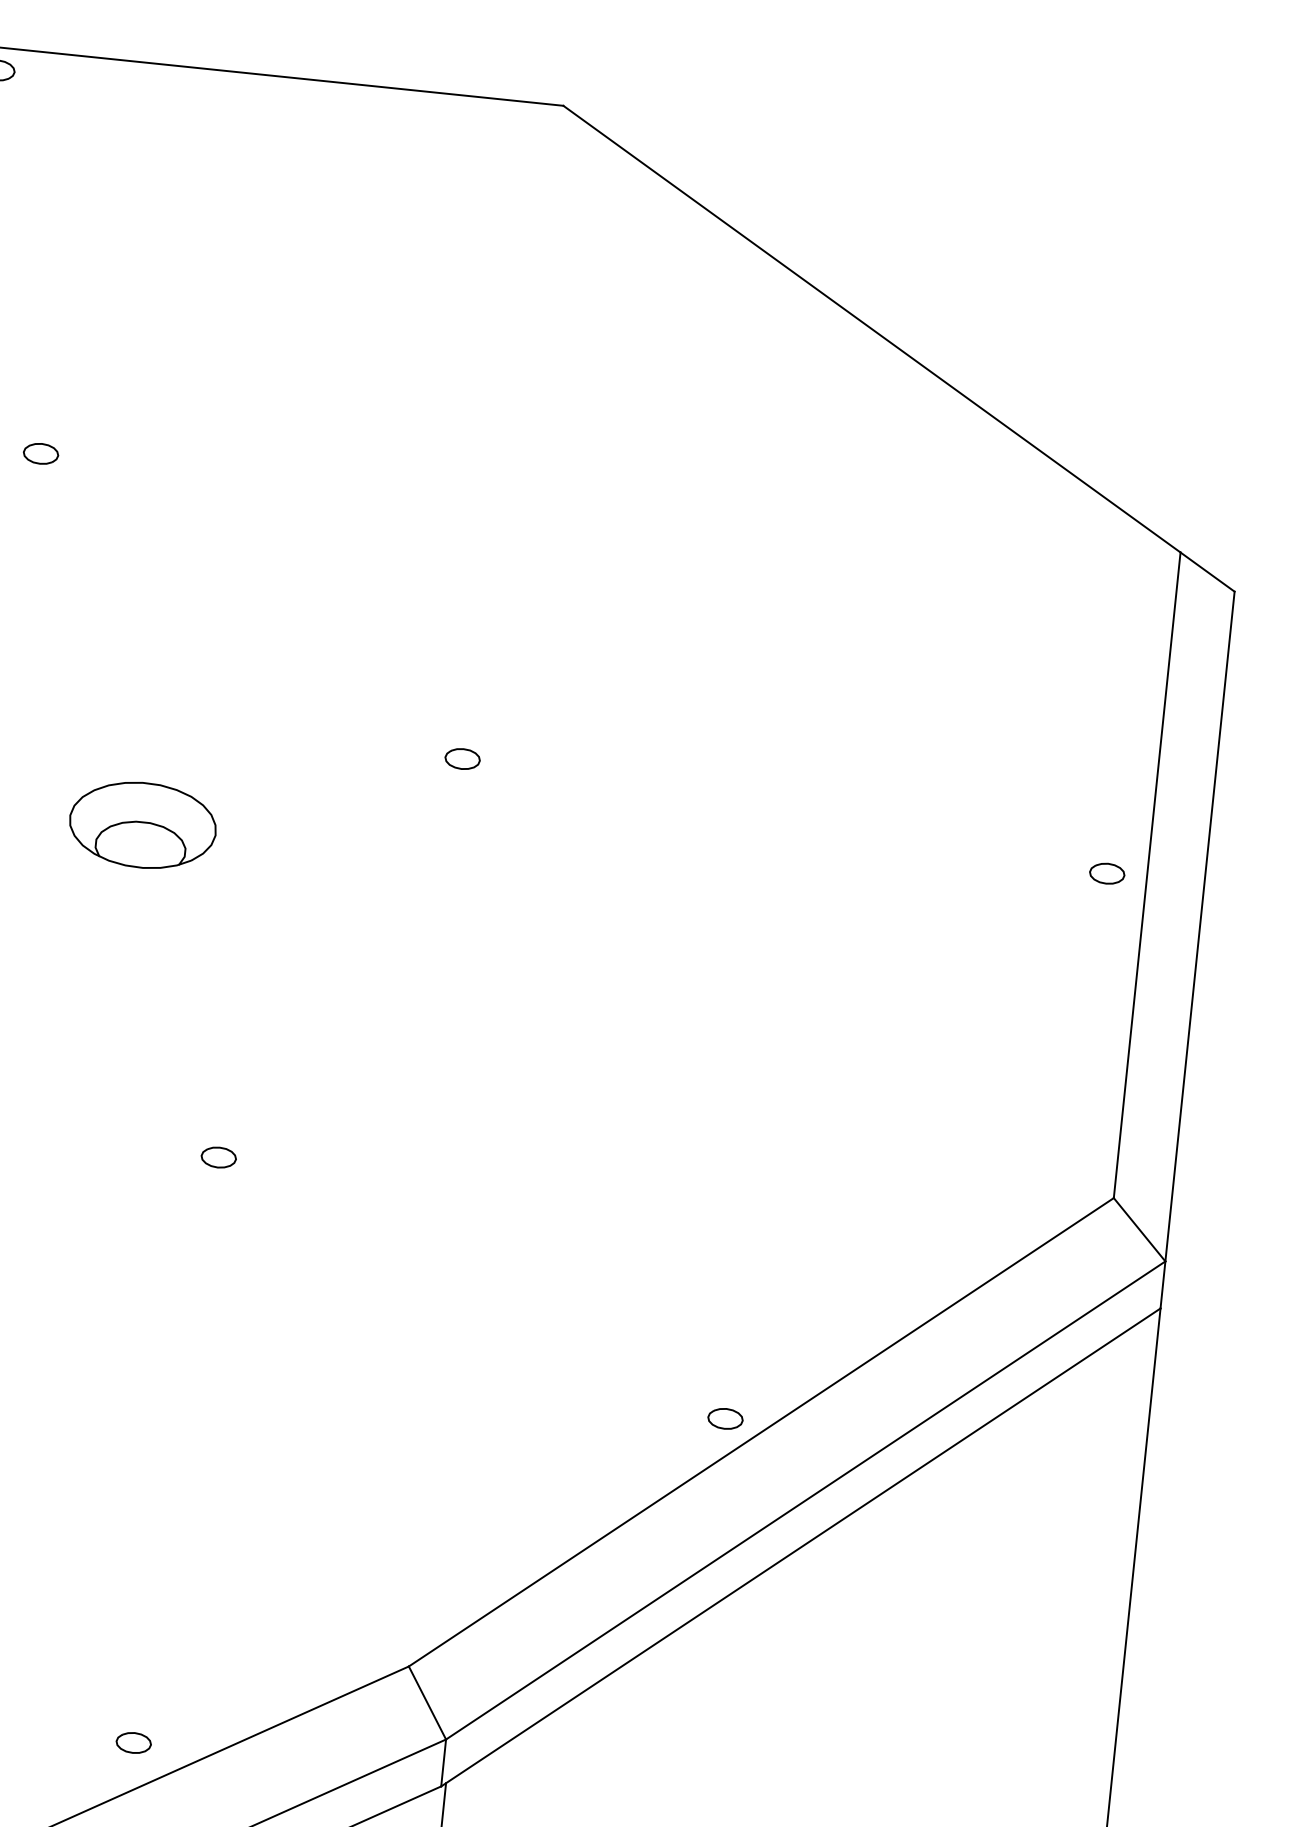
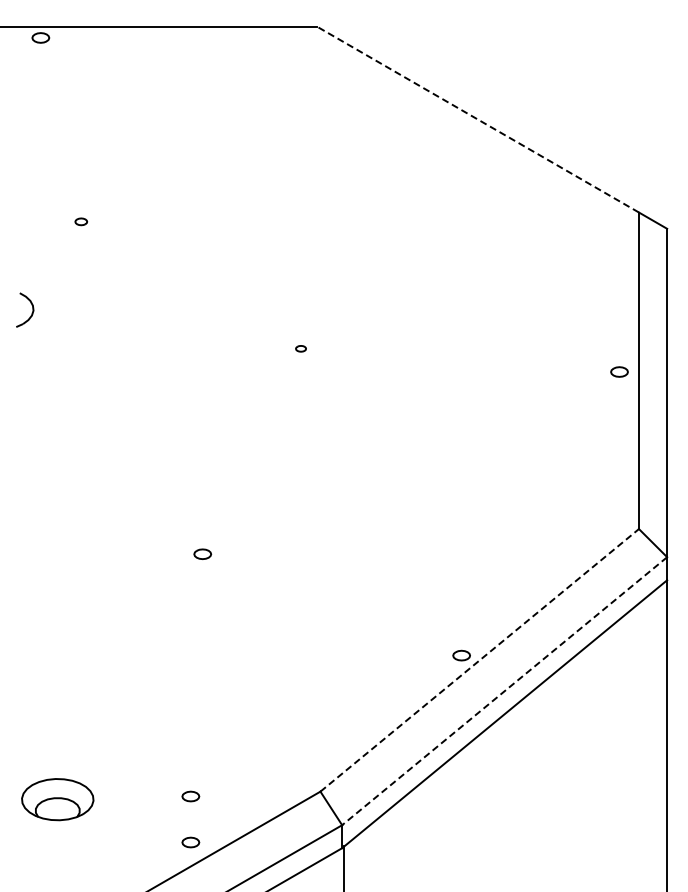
line: (872, 328) -> (478, 119), solid -> dashed
part: (41, 453) -> (81, 221), size x0.7
part: (461, 758) -> (300, 348), size x0.6
part: (141, 824) -> (148, 396), removed
line: (762, 1432) -> (480, 660), solid -> dashed
line: (805, 1501) -> (504, 691), solid -> dashed
part: (142, 1649) -> (190, 796), added

